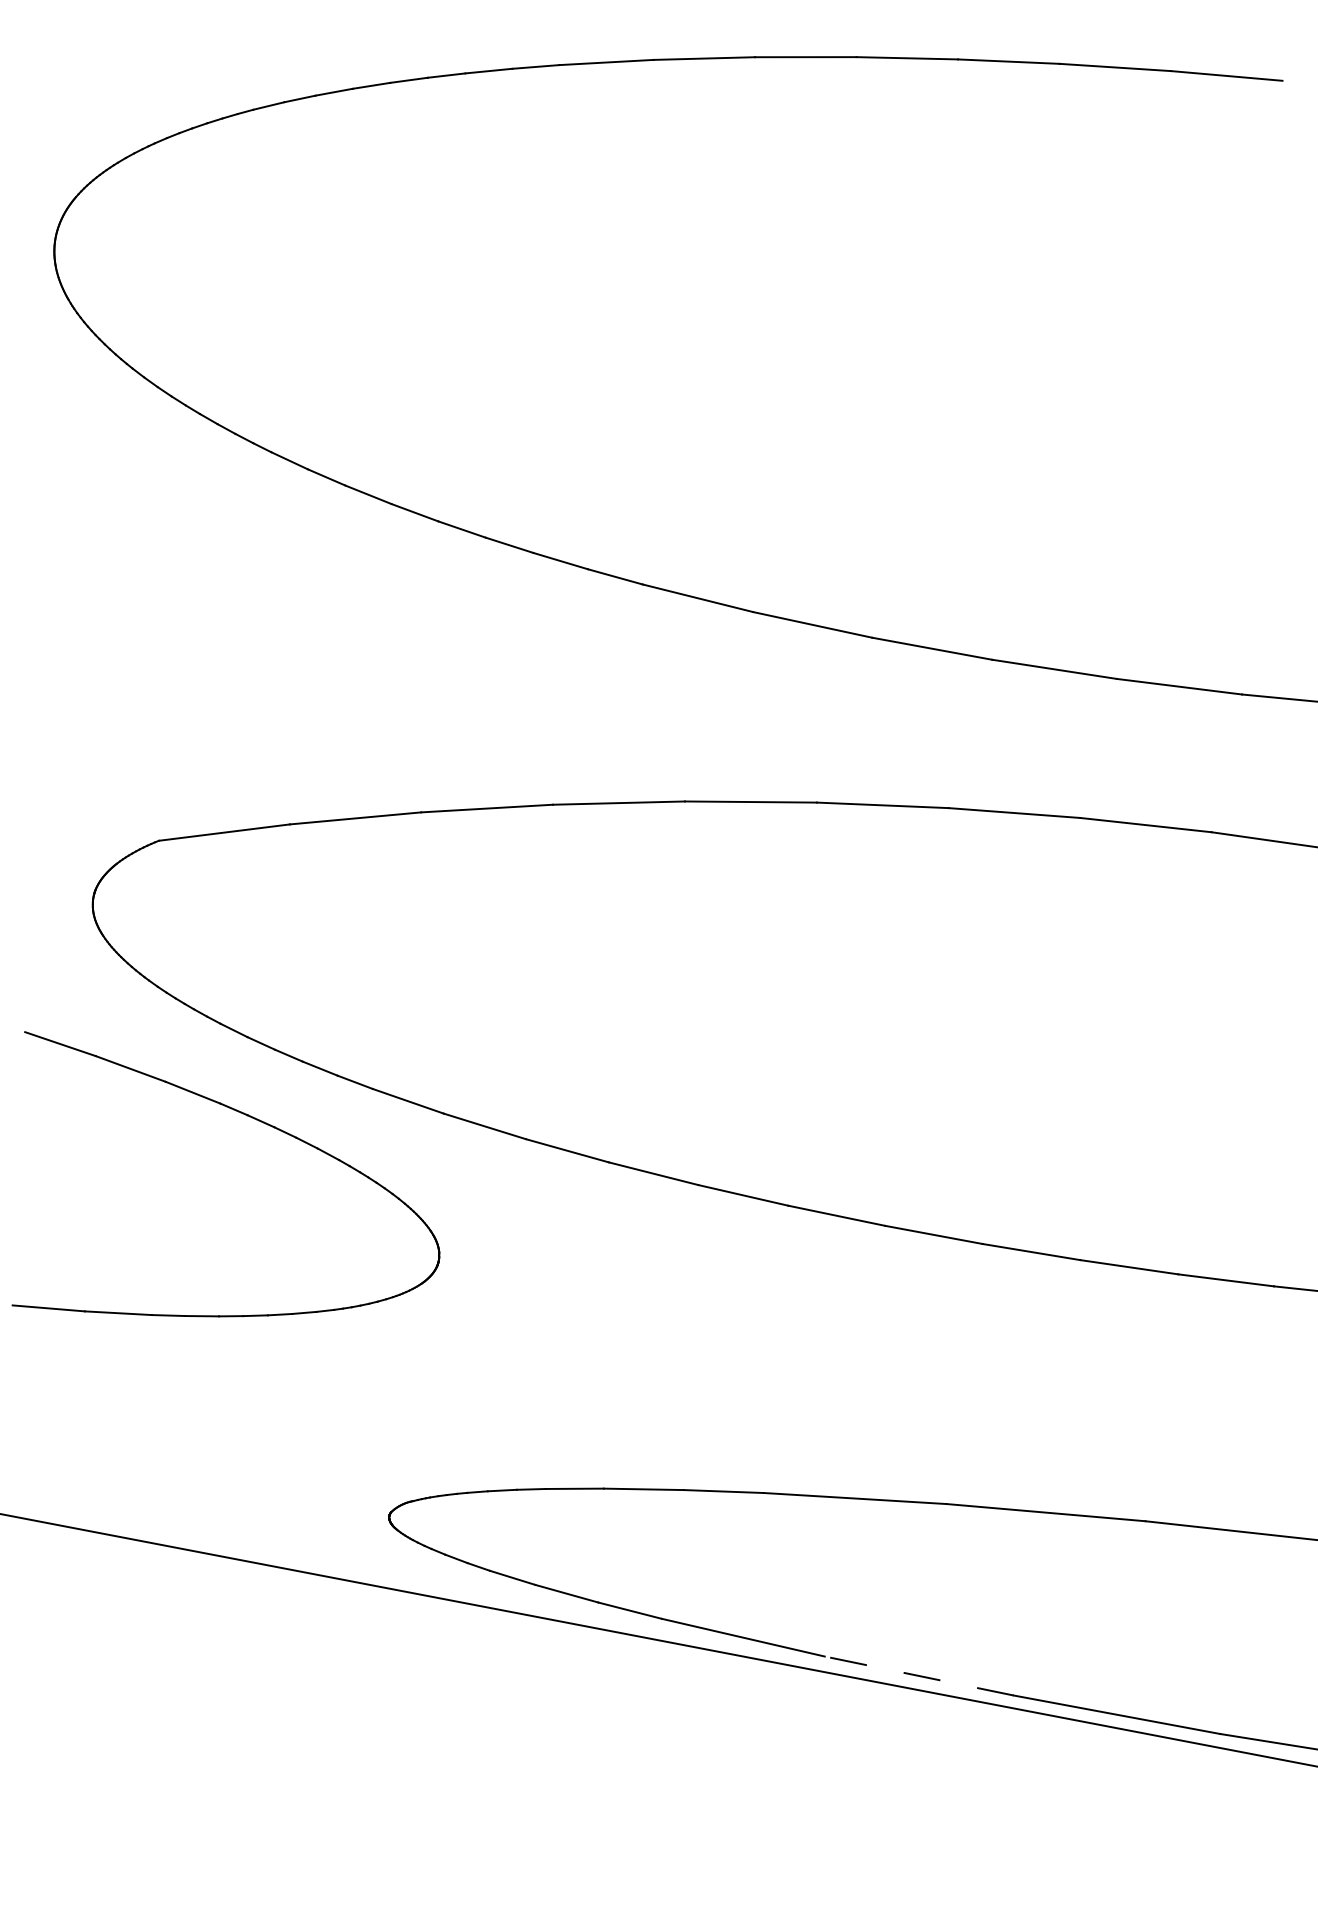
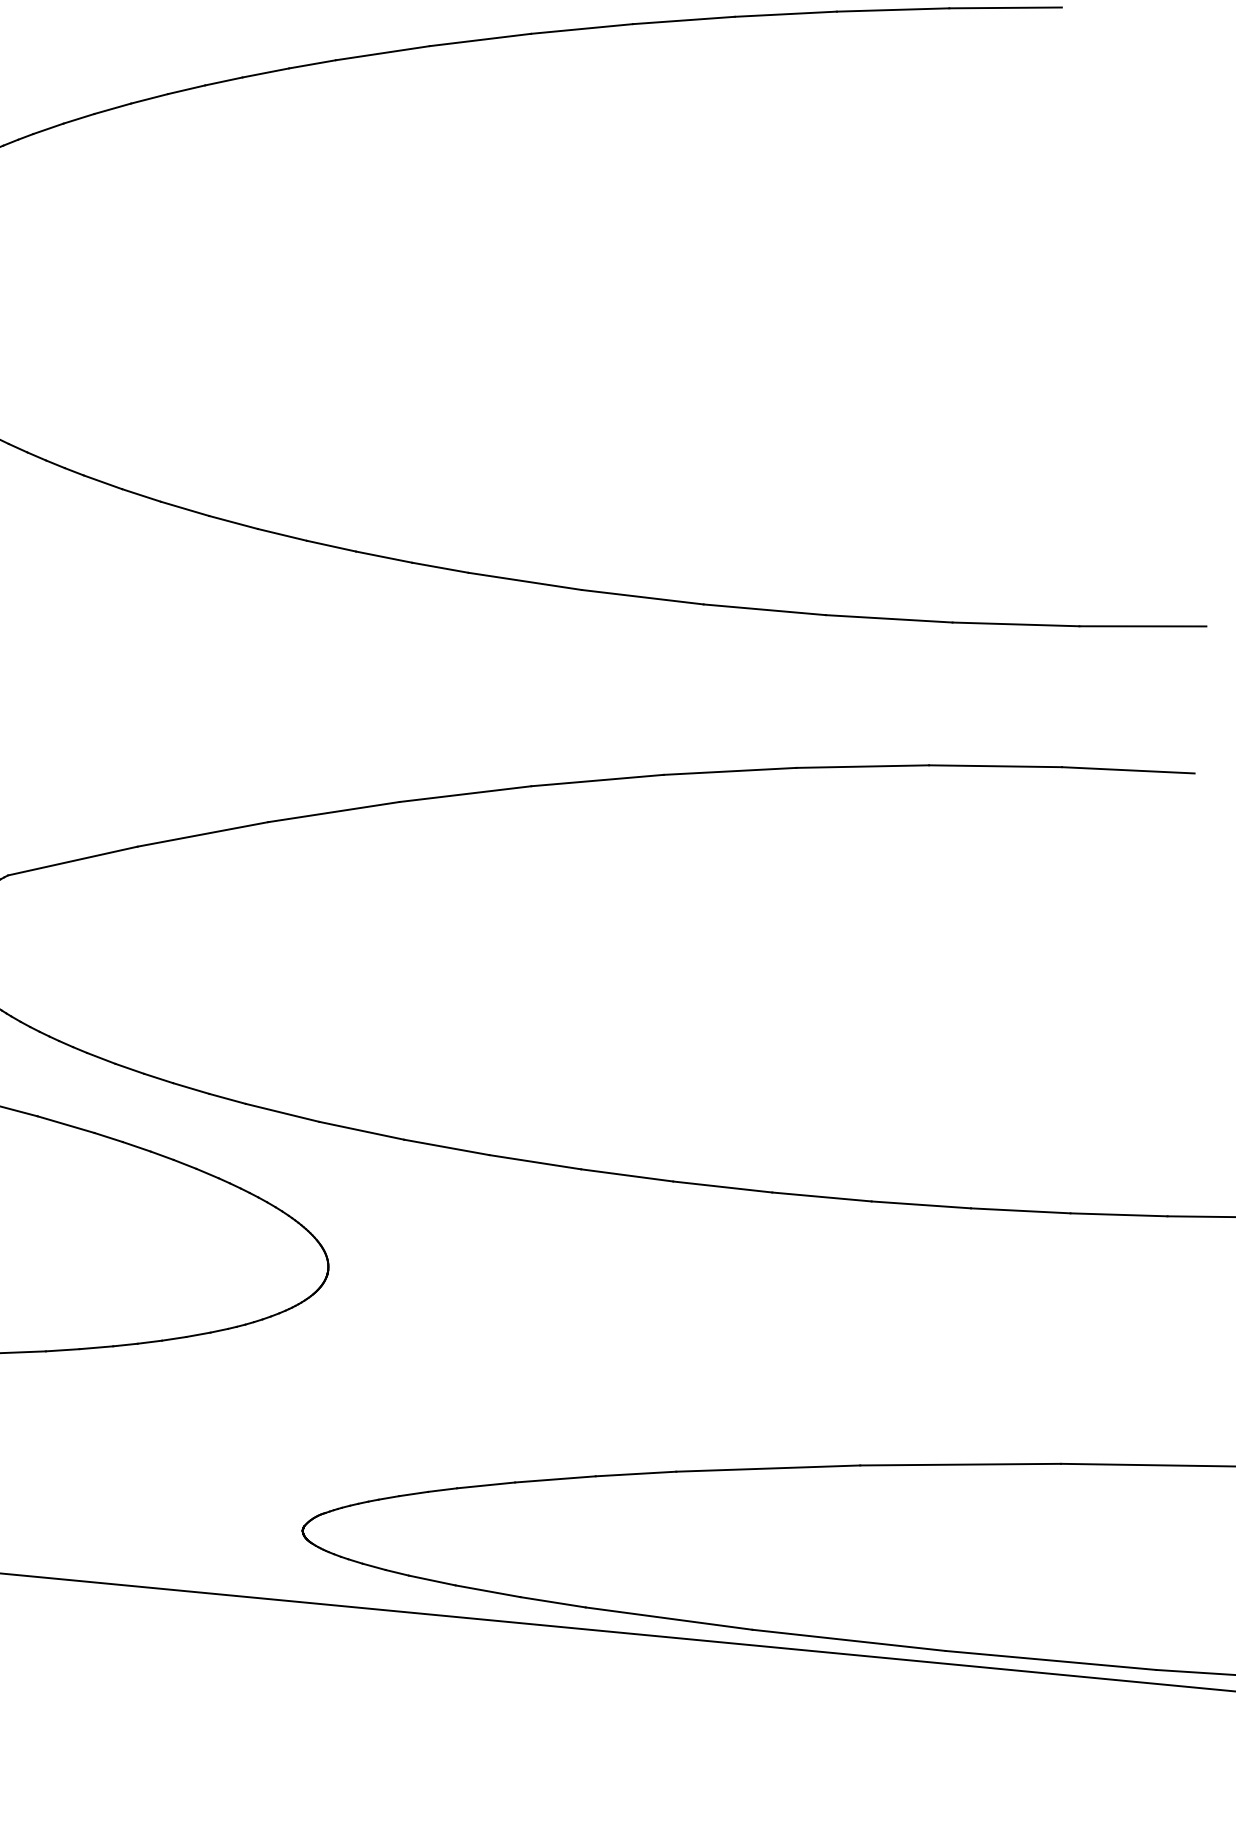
line: (919, 1676) -> (849, 1640), dashed -> solid

